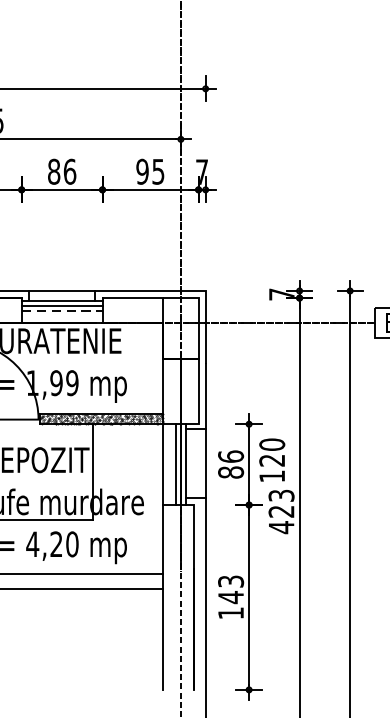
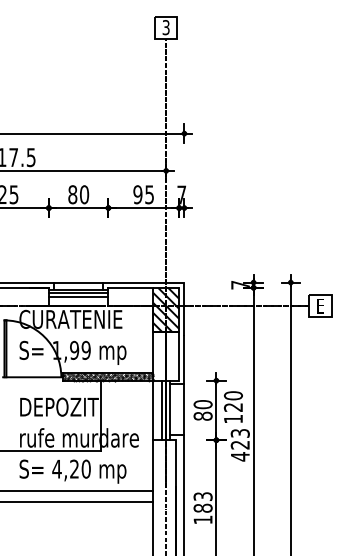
text: (70, 171) -> (84, 194), 86 -> 80
line: (61, 311) -> (78, 297), dashed -> solid
hatch: (181, 327) -> (166, 309), added
text: (230, 456) -> (202, 404), 86 -> 80
text: (230, 597) -> (202, 508), 143 -> 183

